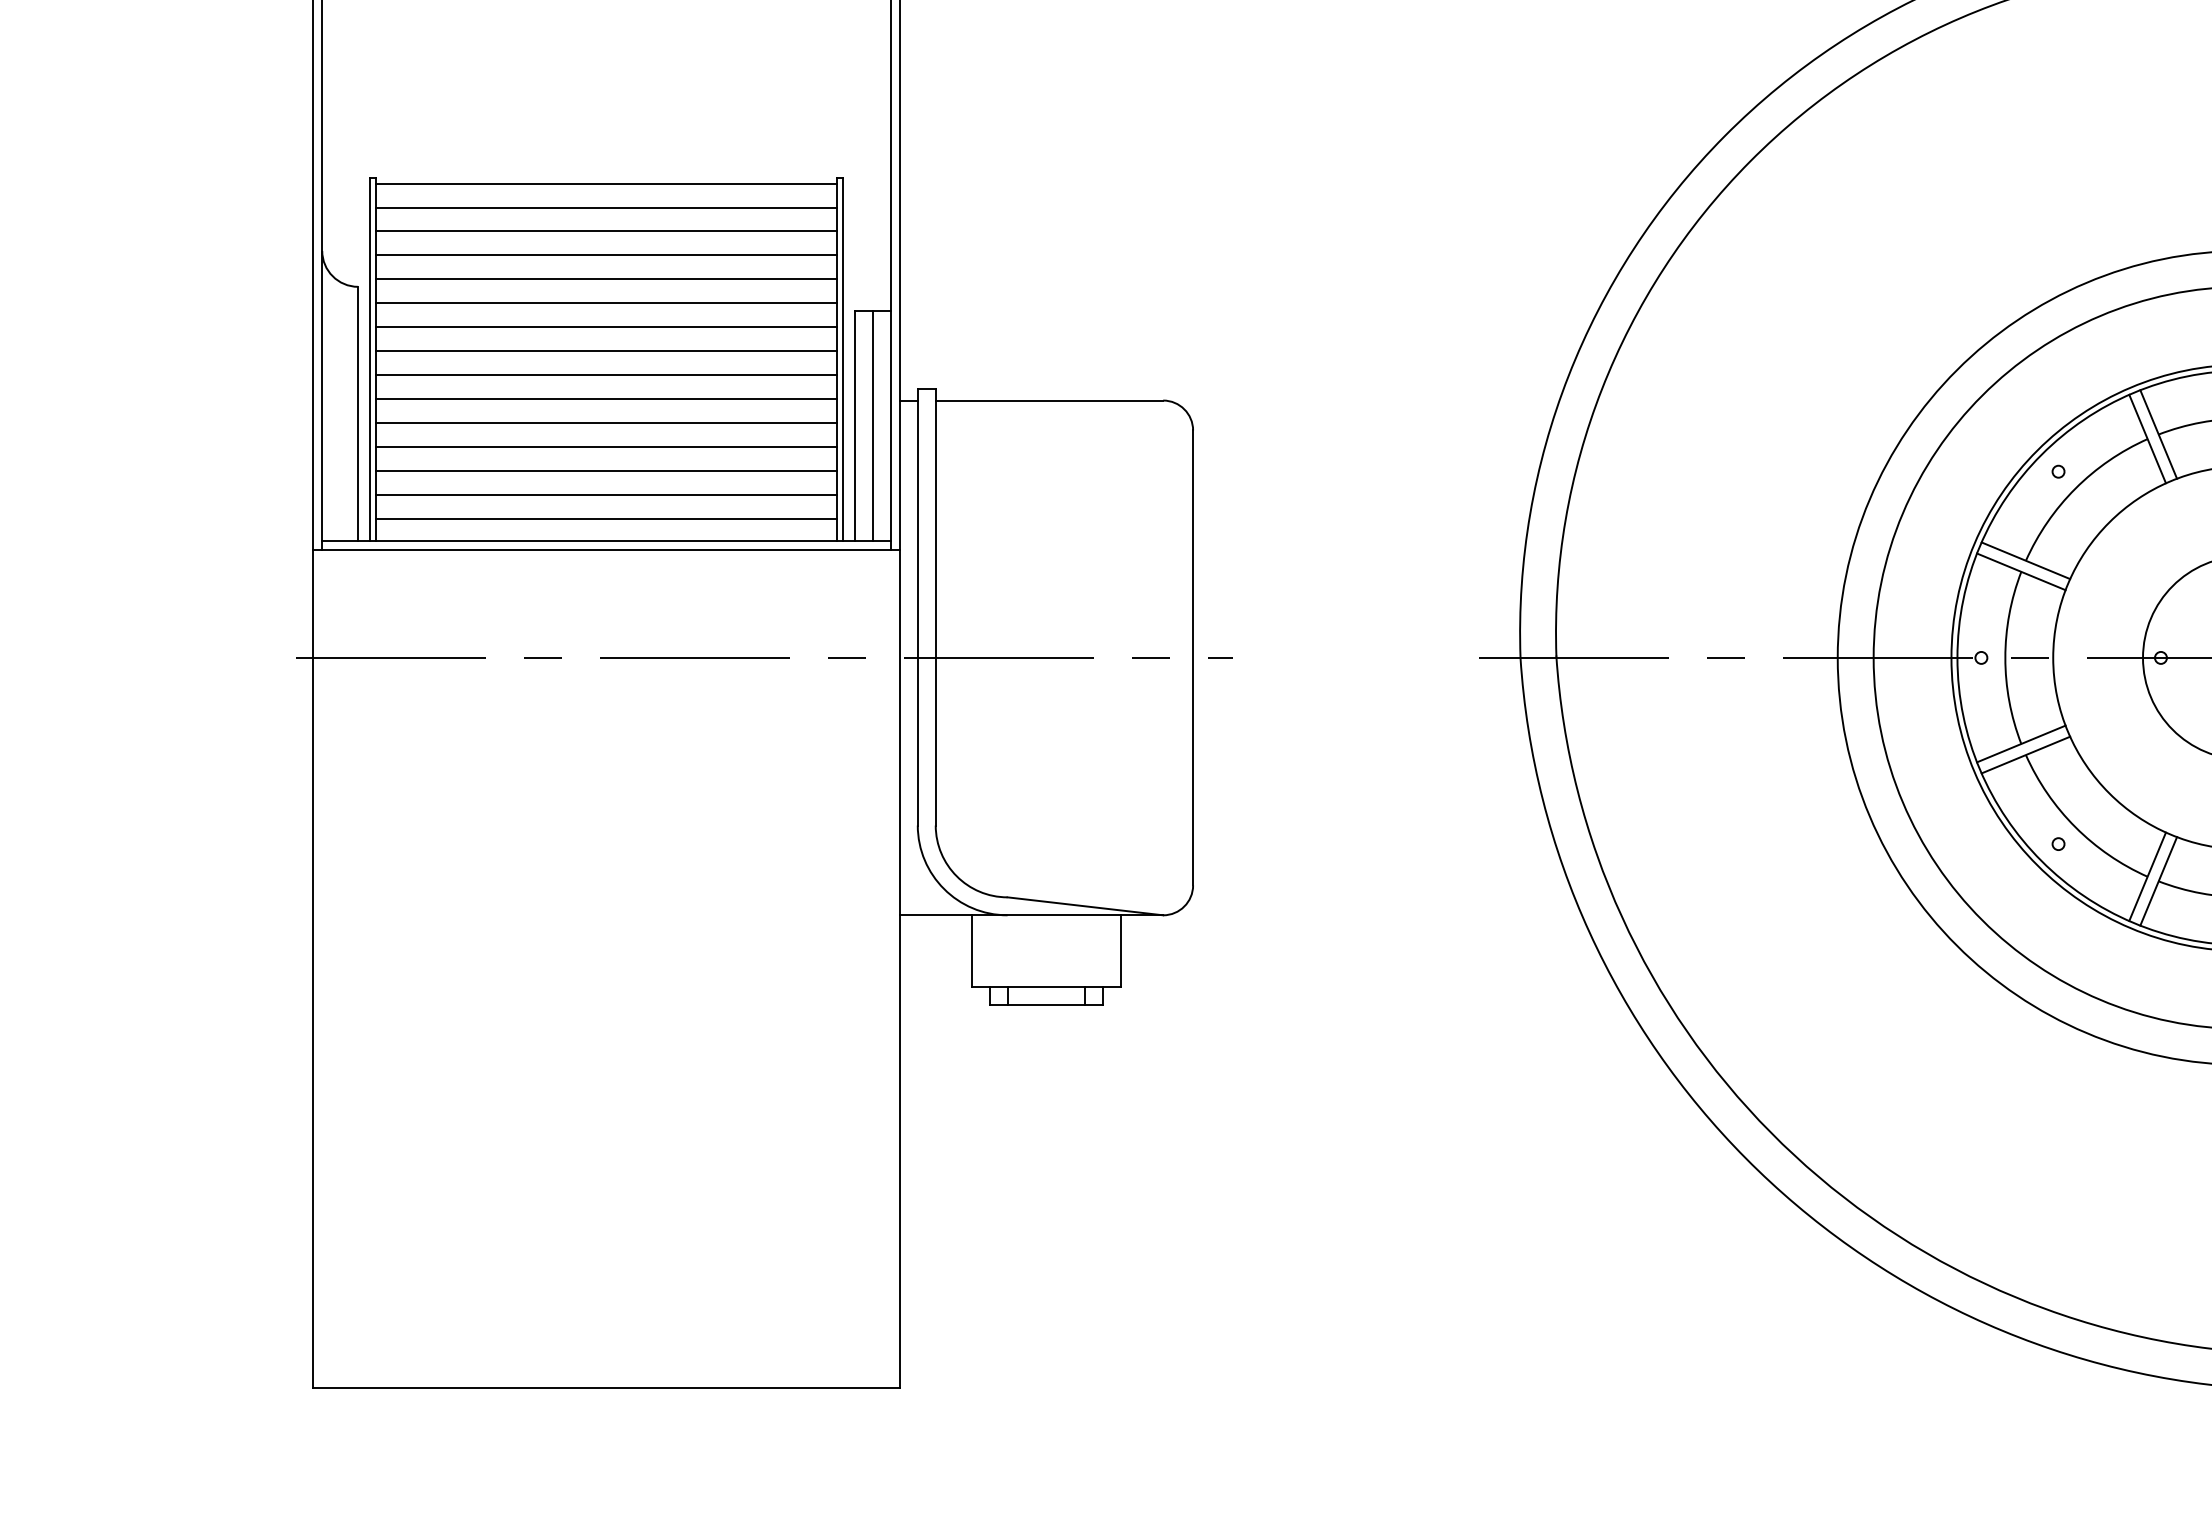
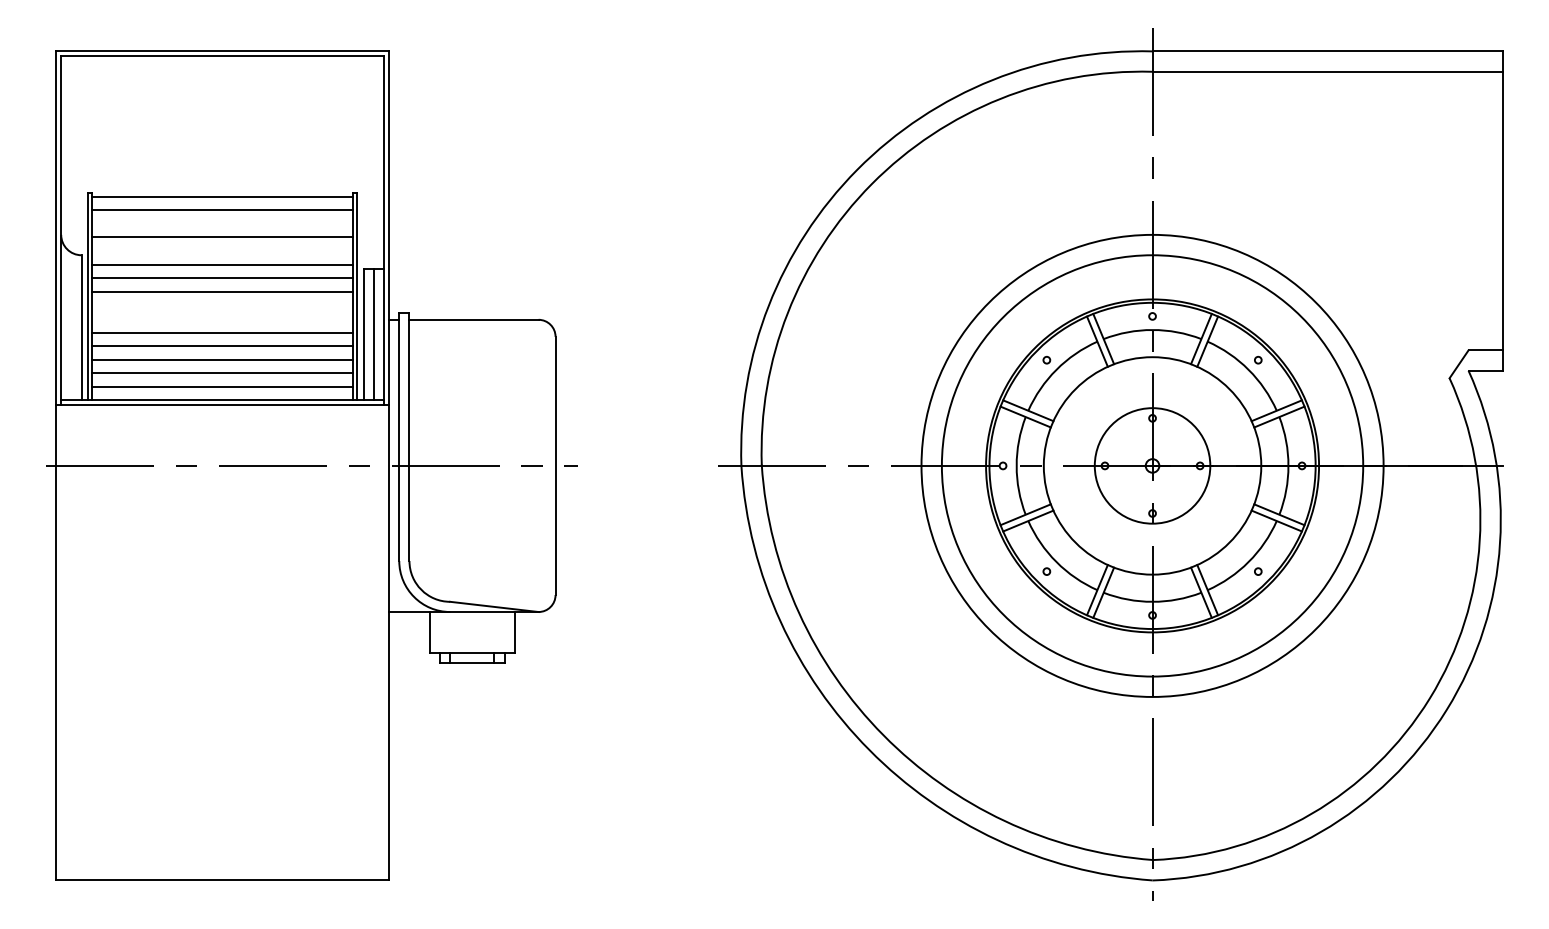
line: (606, 230) -> (222, 223), removed
line: (606, 280) -> (222, 251), removed
line: (606, 375) -> (222, 305), removed
line: (606, 398) -> (222, 318), removed

